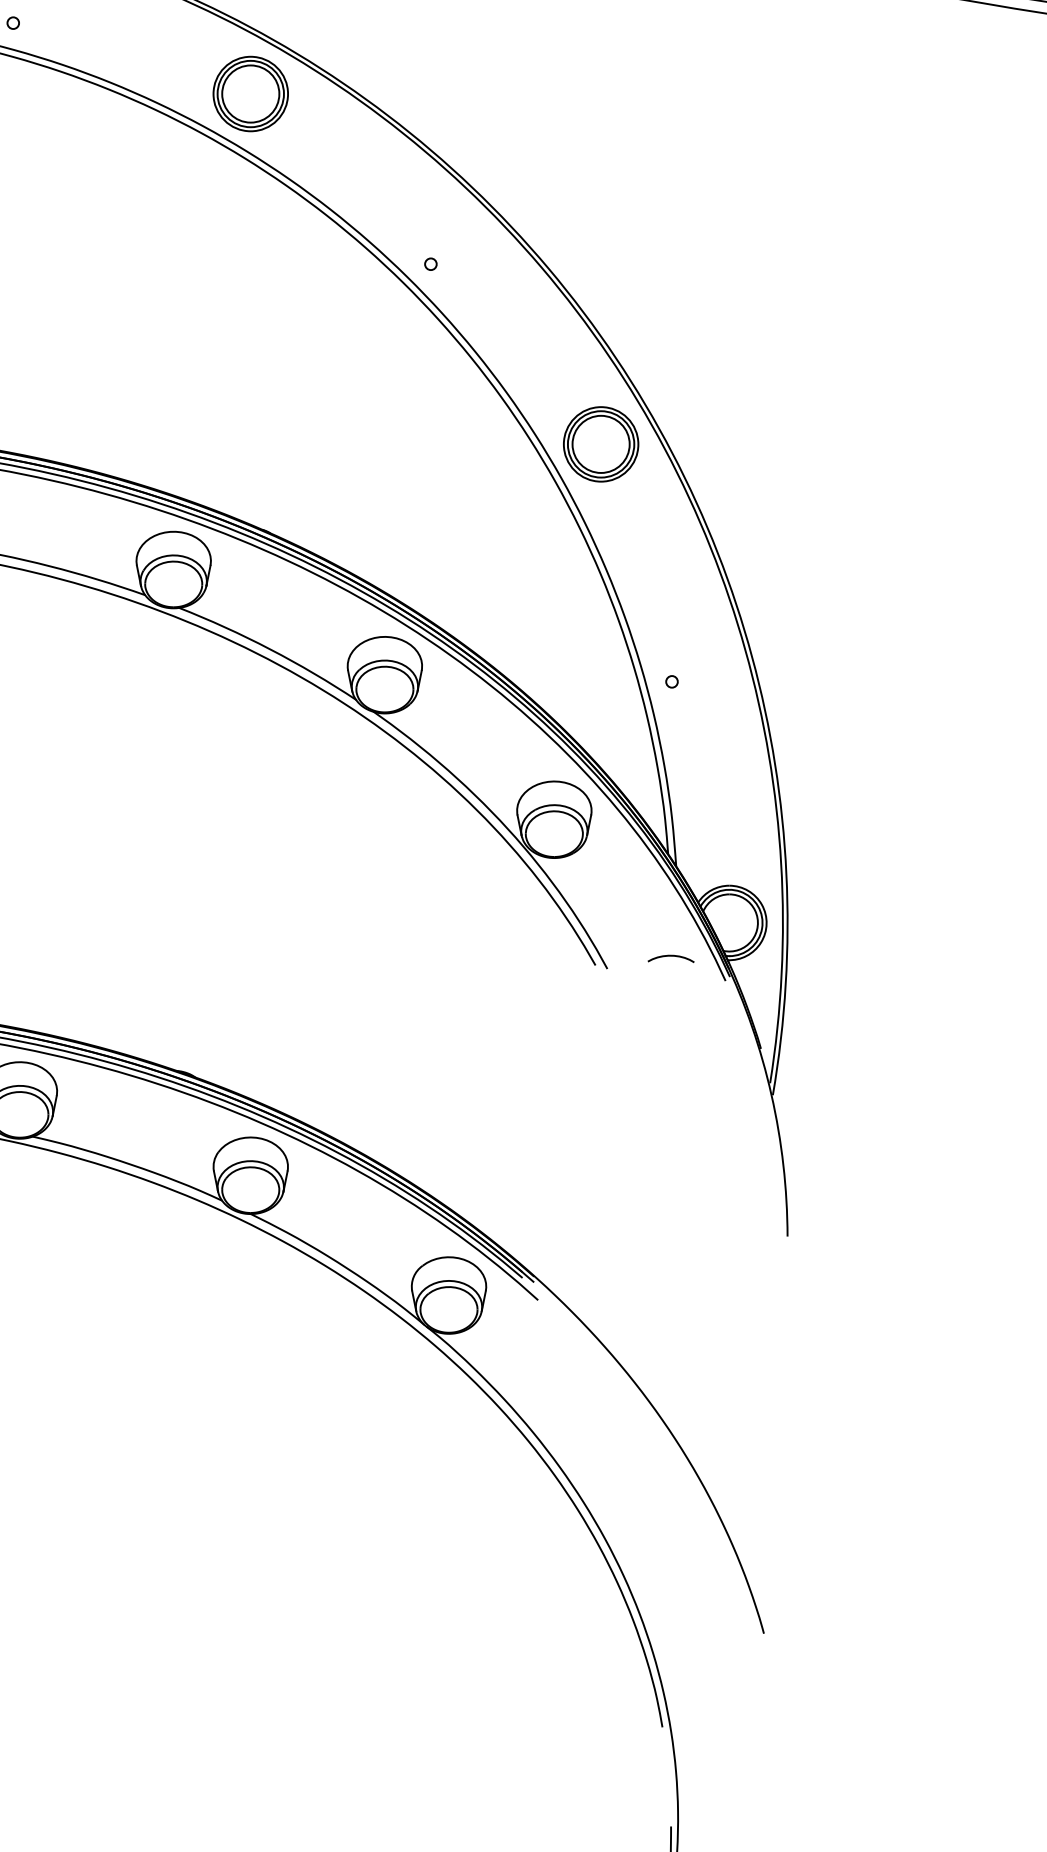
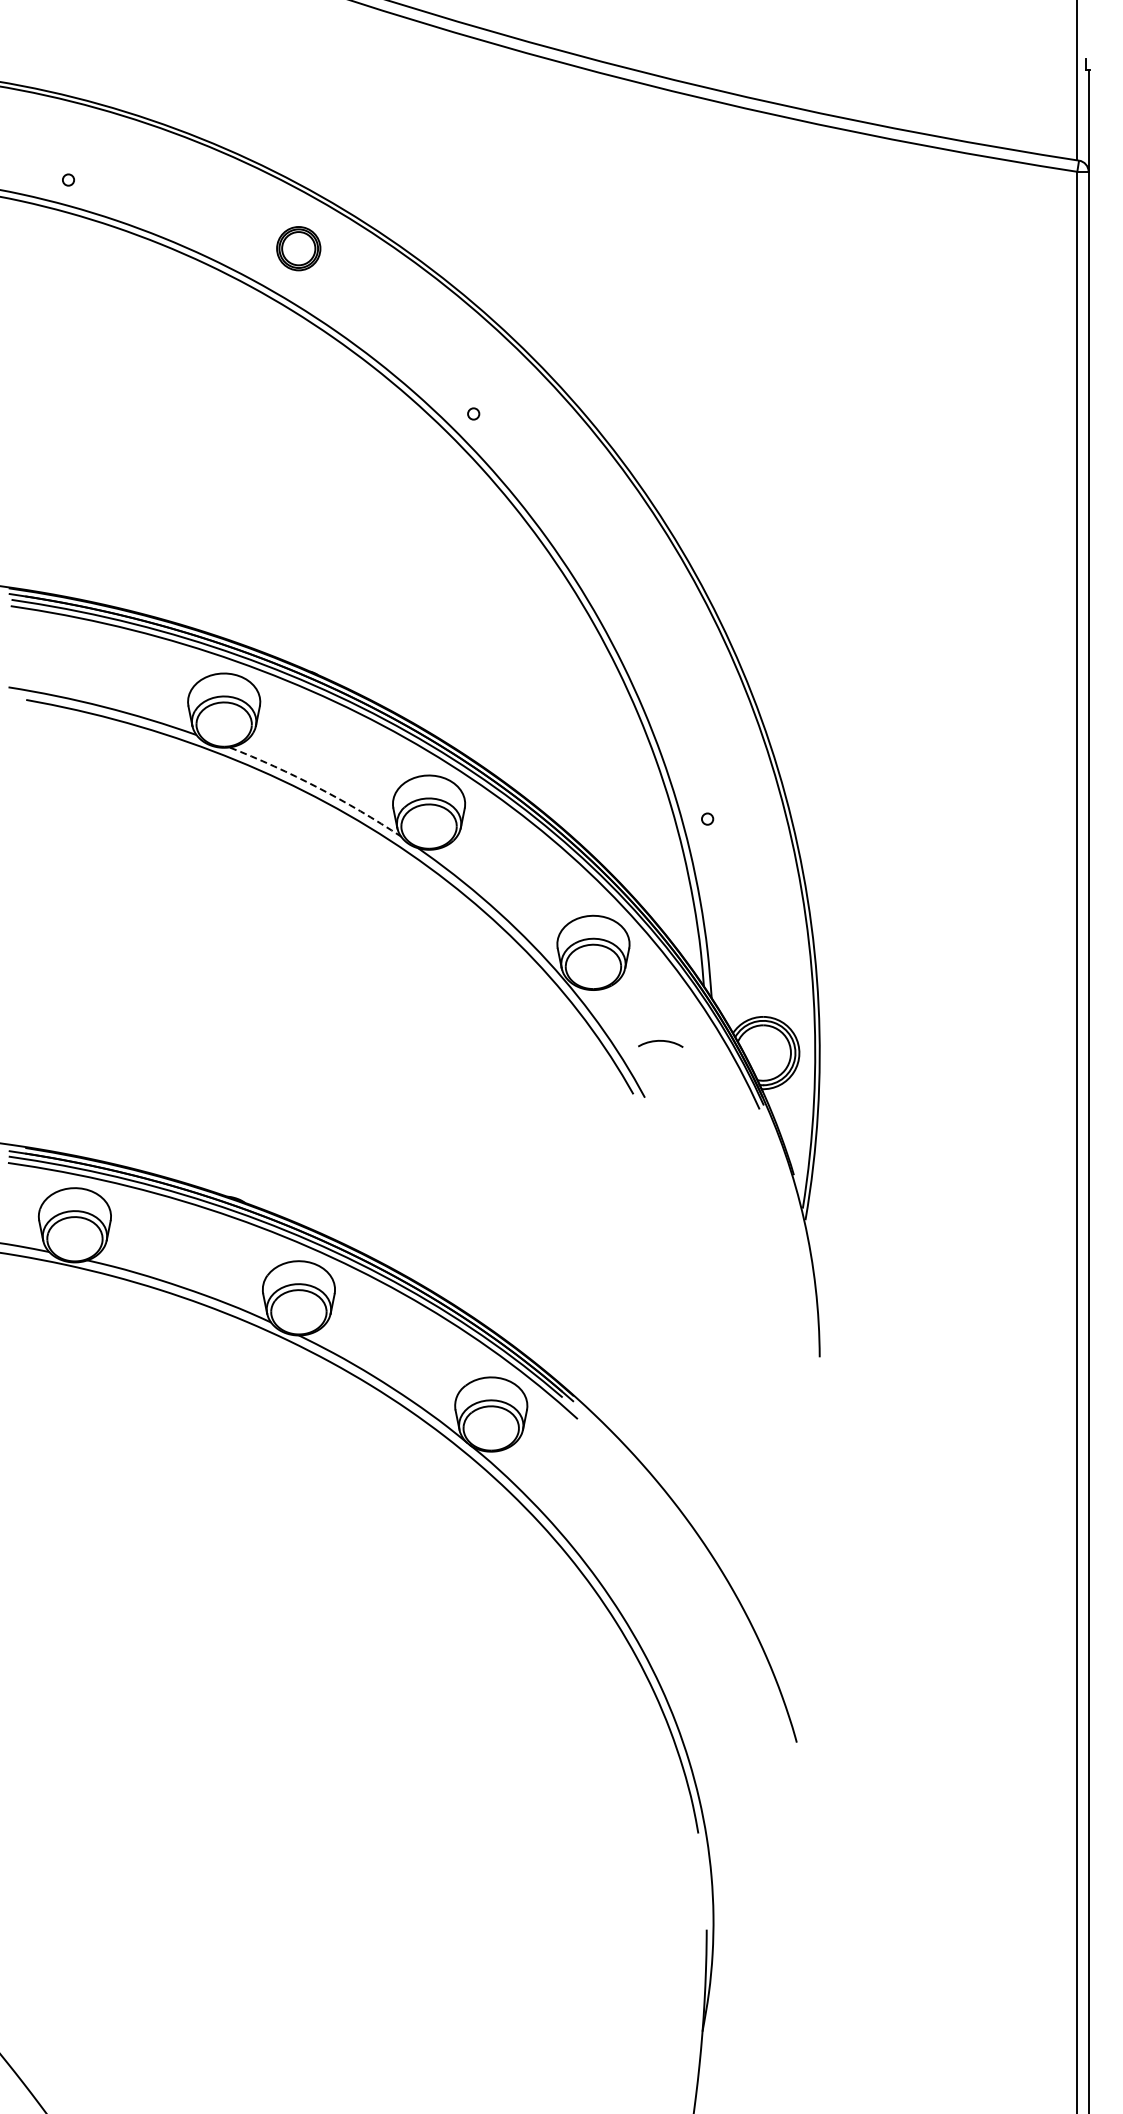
part: (250, 93) -> (298, 248), size x0.6
part: (600, 444) -> (638, 588), removed
arc: (269, 649) -> (317, 787), solid -> dashed
curve: (670, 956) -> (660, 1041), moved

